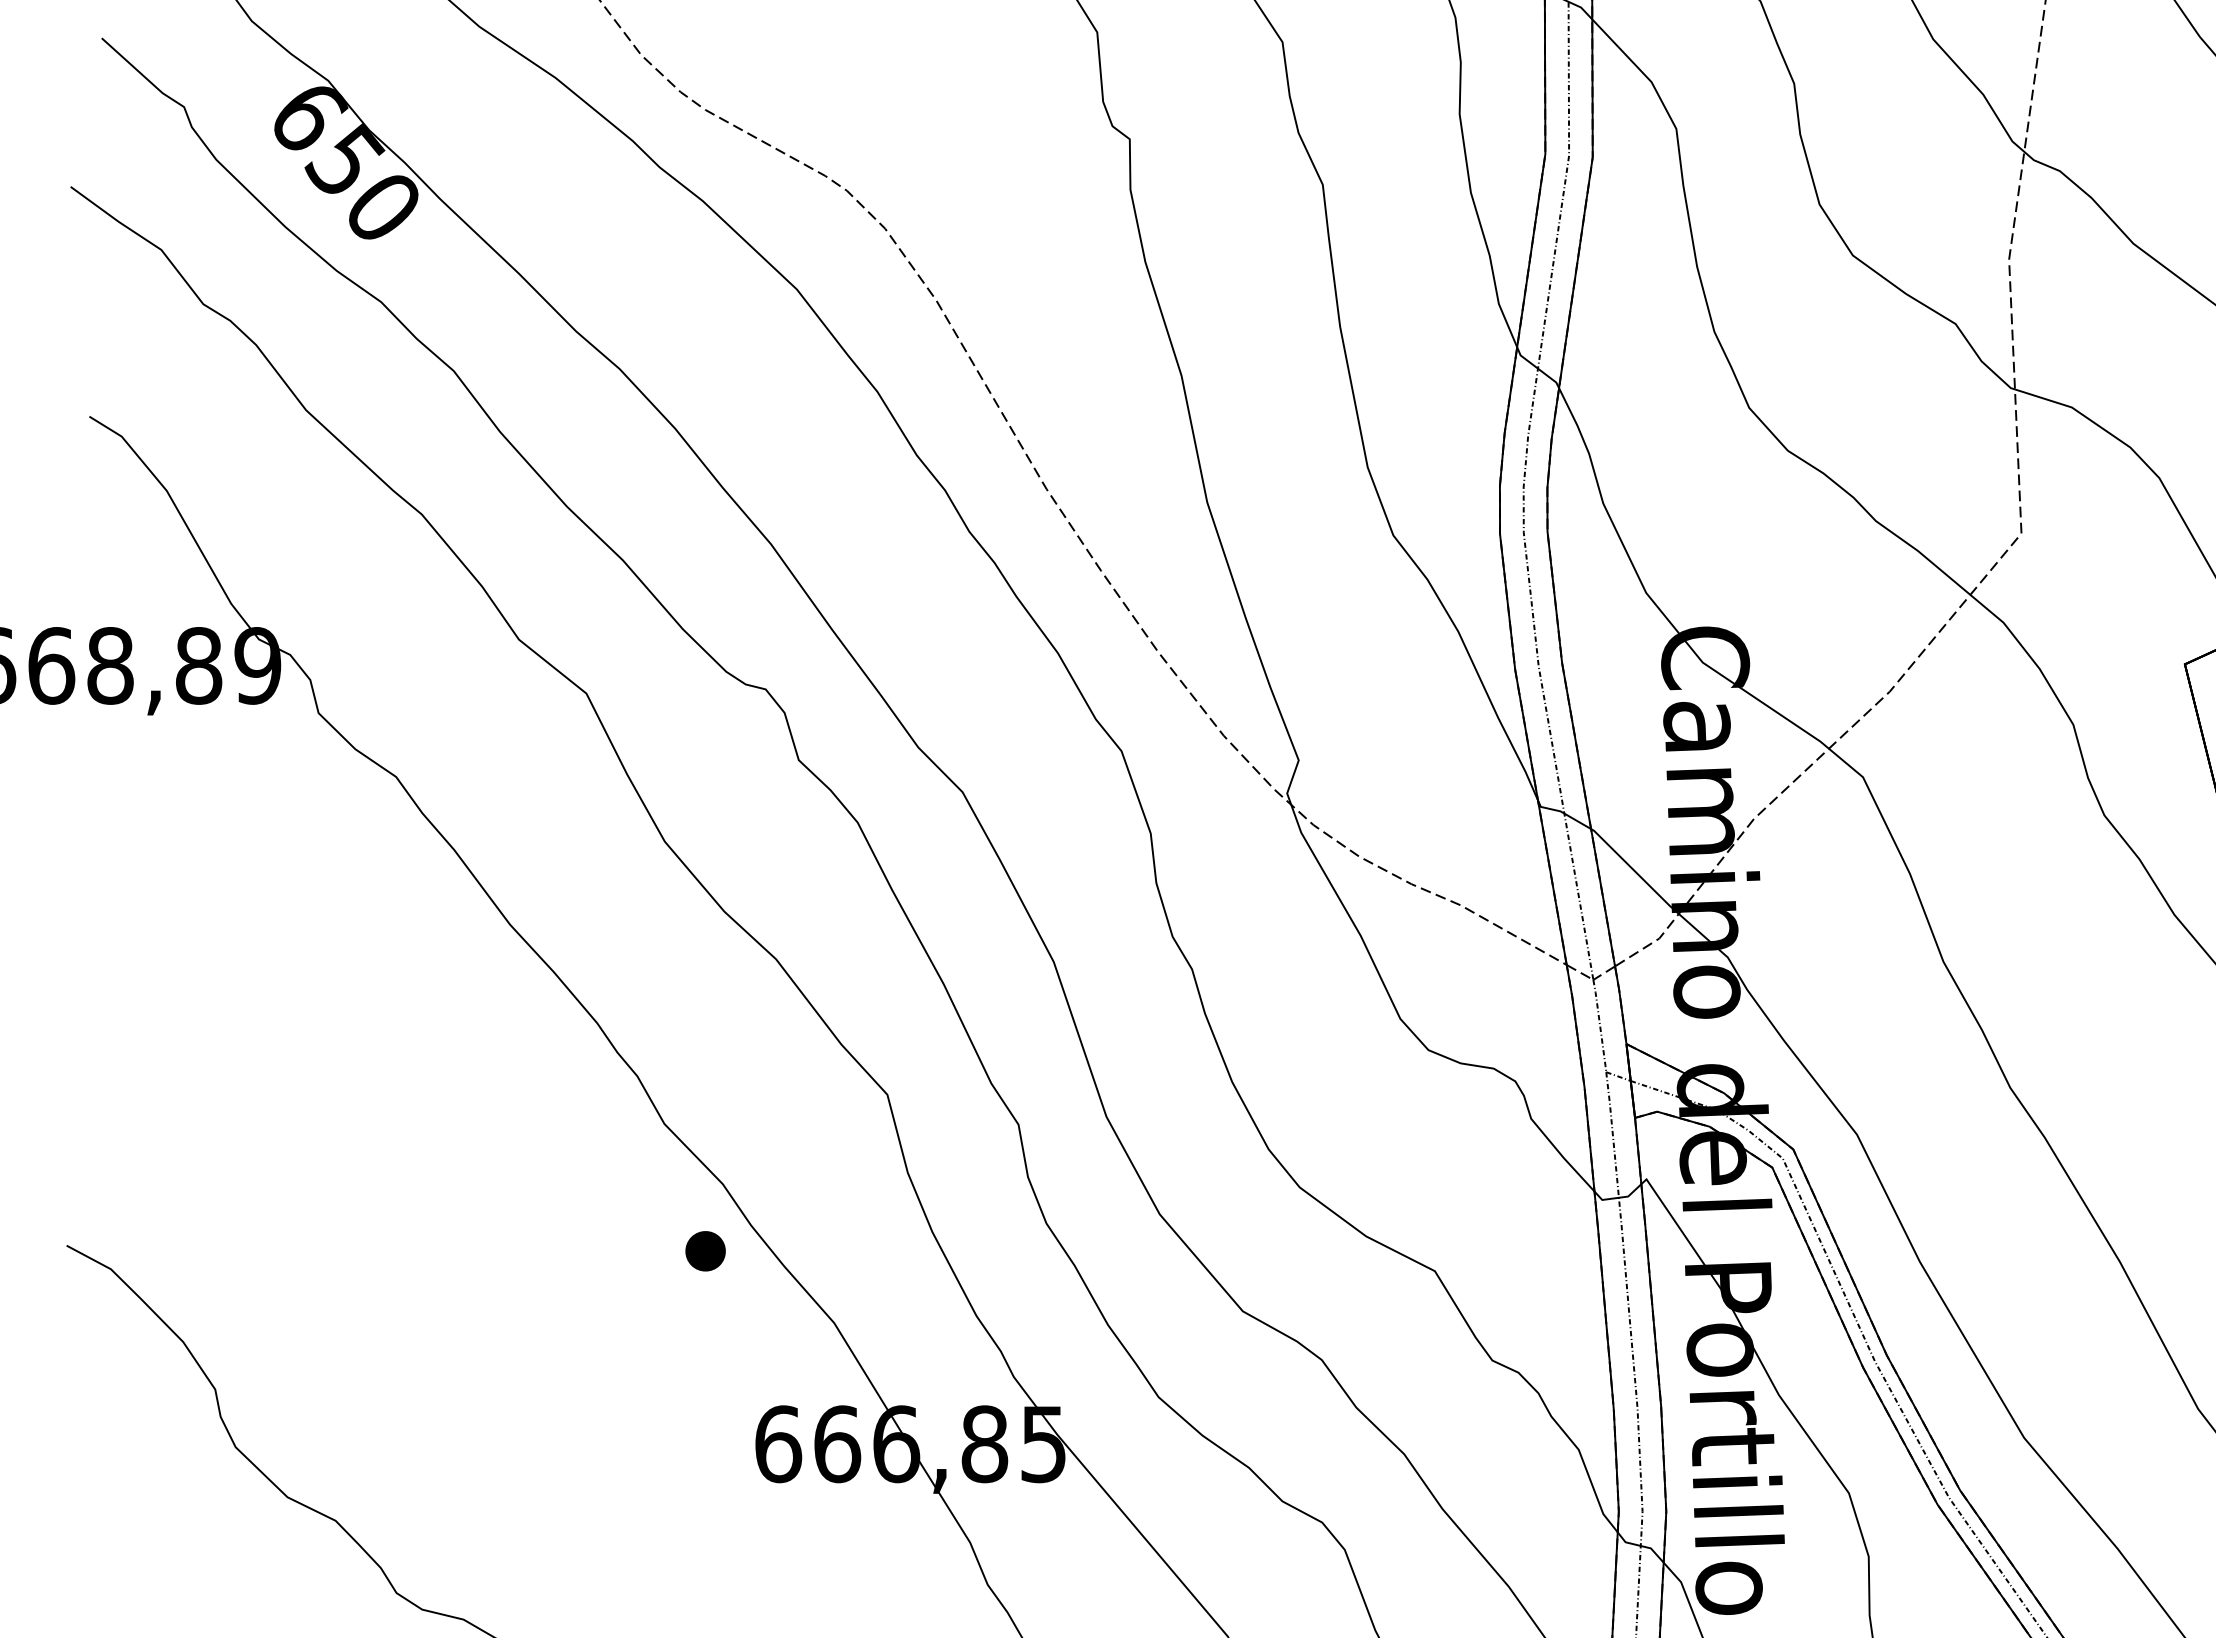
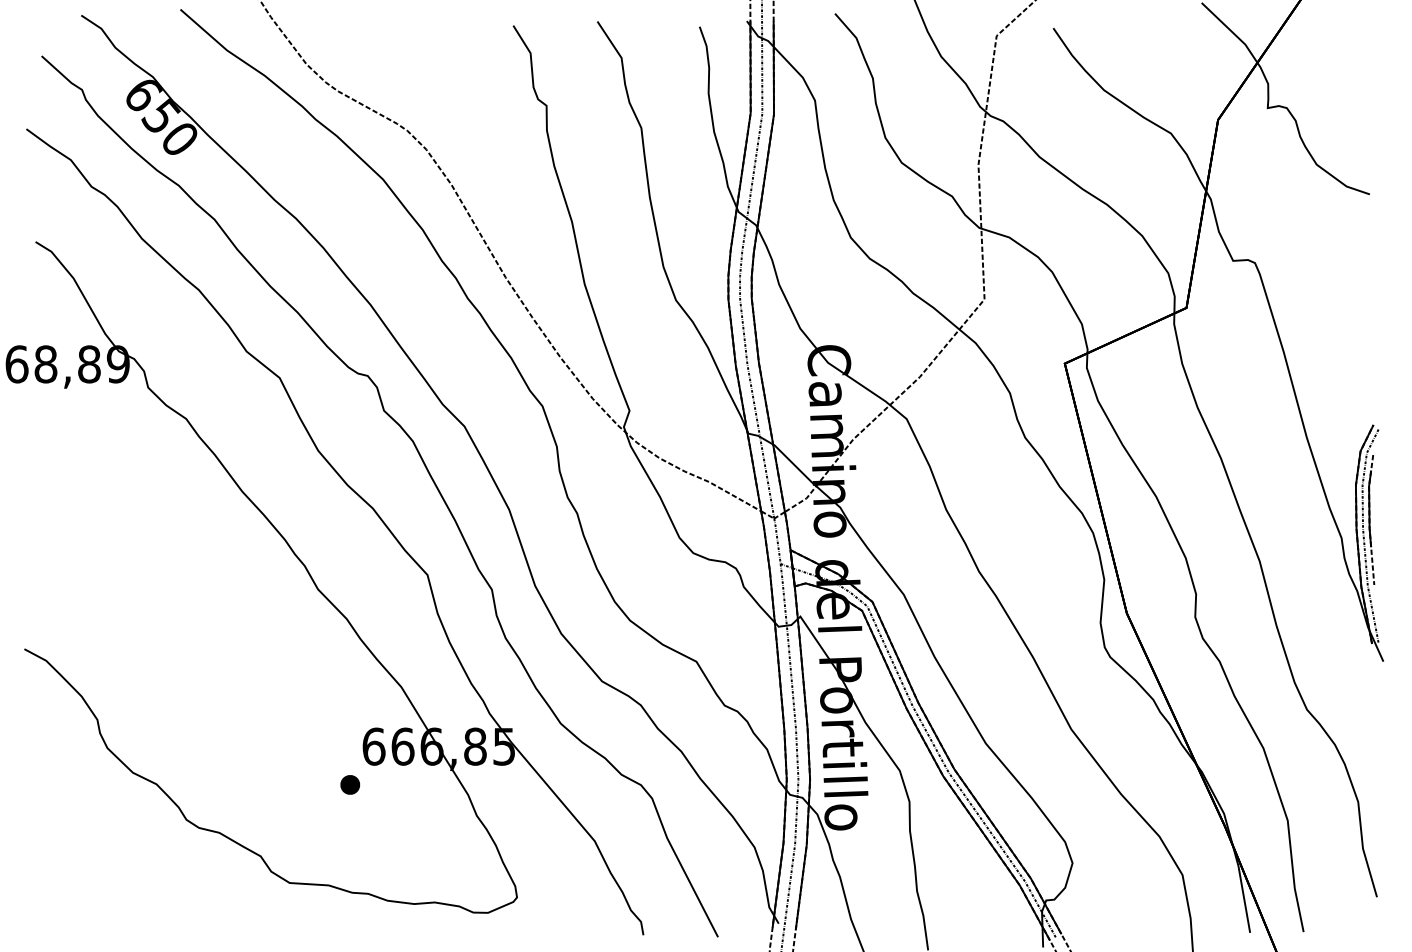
part: (704, 1250) -> (349, 784), moved

